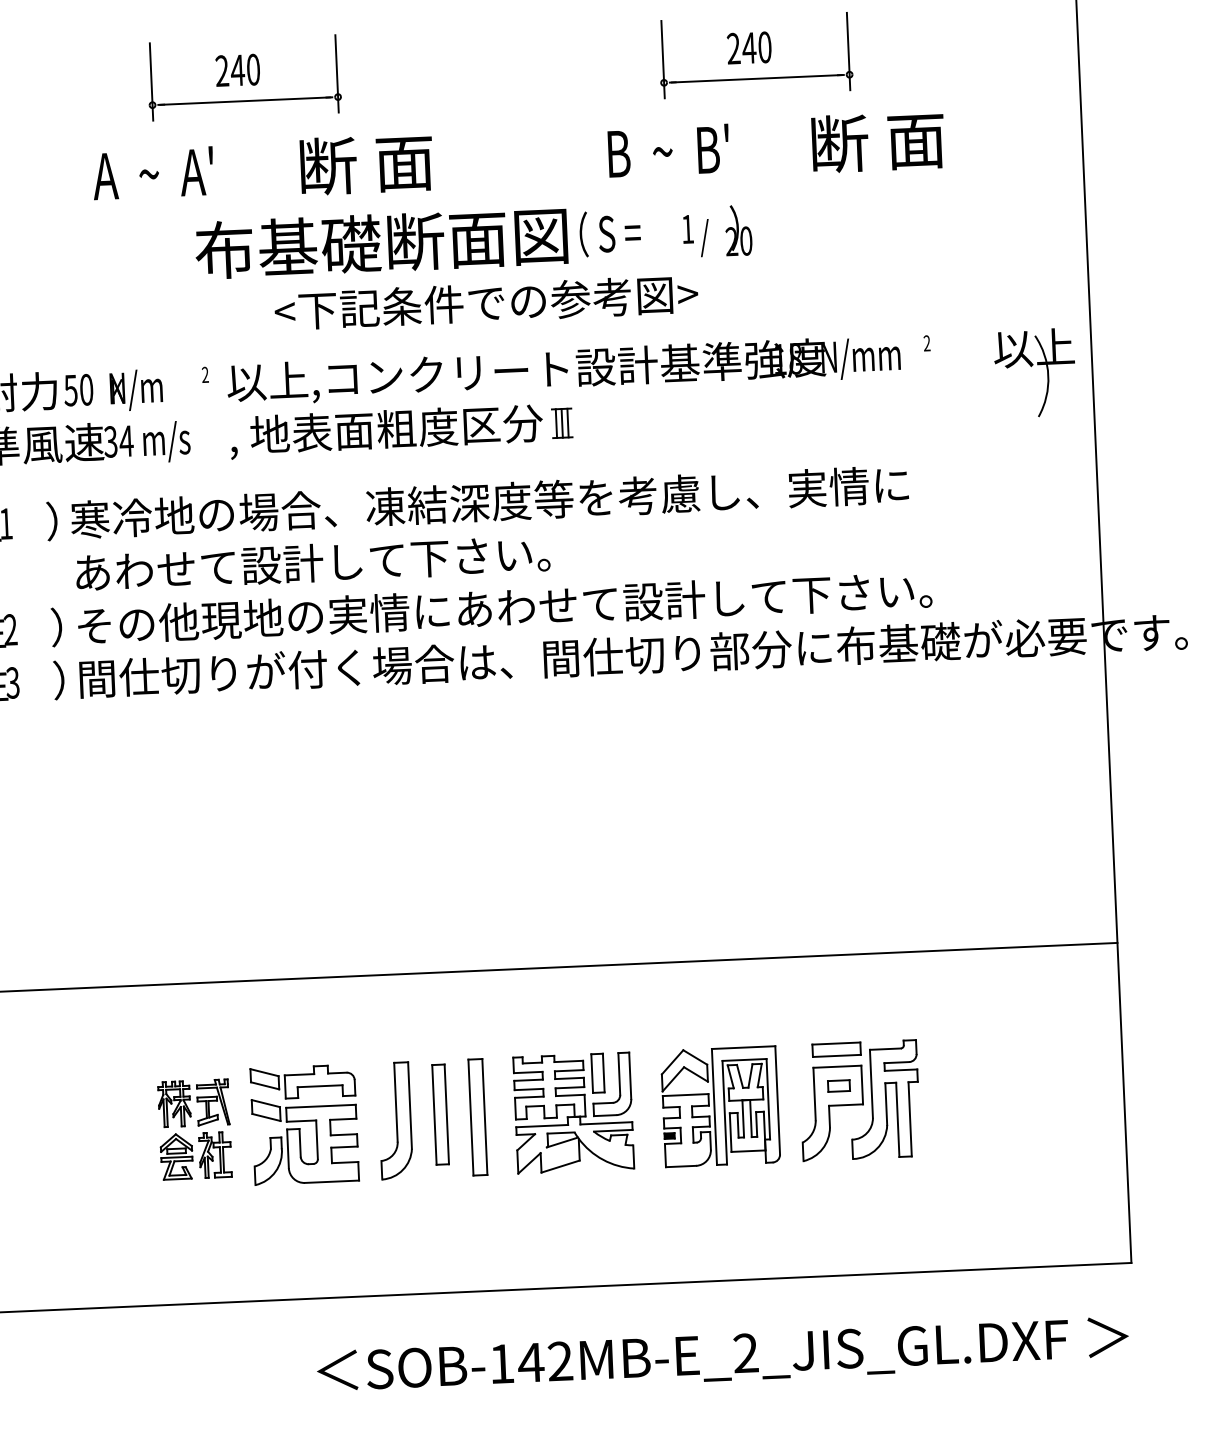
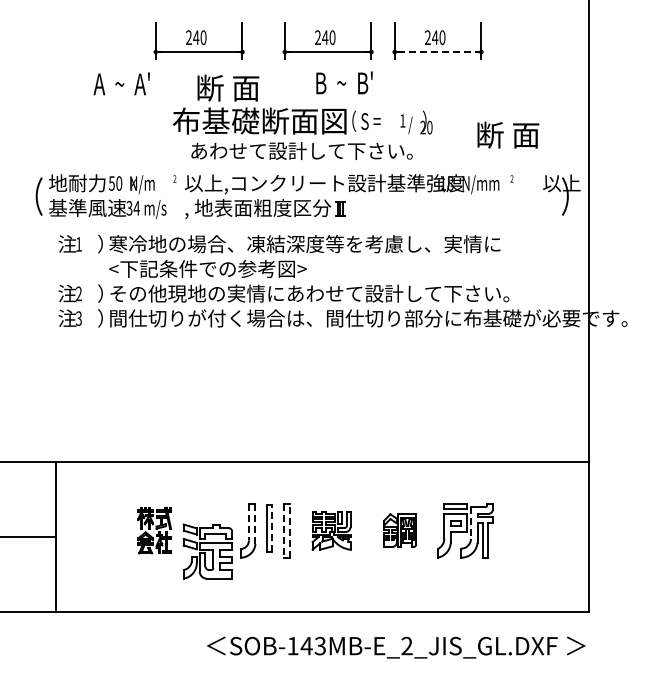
part: (519, 64) -> (327, 40), added
line: (757, 79) -> (438, 52), solid -> dashed
text: (878, 140) -> (508, 134), moved
text: (668, 149) -> (344, 82), moved
text: (366, 163) -> (228, 87), moved
text: (152, 172) -> (121, 83), moved
text: (473, 304) -> (301, 151), <下記条件での参考図> -> あわせて設計して下さい。
text: (311, 562) -> (220, 268), あわせて設計して下さい。 -> <下記条件での参考図>
line: (872, 1084) -> (471, 523), solid -> dashed
line: (394, 1103) -> (248, 522), solid -> dashed
line: (410, 1104) -> (255, 523), solid -> dashed
part: (719, 1106) -> (399, 530), size x0.6
part: (573, 1112) -> (331, 530), size x0.7
line: (446, 1114) -> (272, 528), solid -> dashed
line: (485, 1116) -> (290, 530), solid -> dashed
line: (470, 1119) -> (283, 531), solid -> dashed
part: (303, 1124) -> (207, 551), moved
text: (558, 1362) -> (319, 646), SOB-142MB-E_2_JIS_GL.DXF -> SOB-143MB-E_2_JIS_GL.DXF

